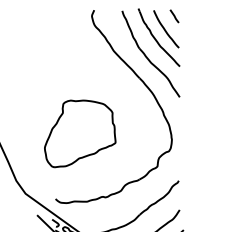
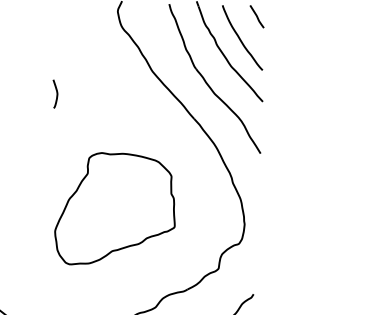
curve: (57, 66) -> (56, 93), added
part: (80, 133) -> (116, 209), moved

